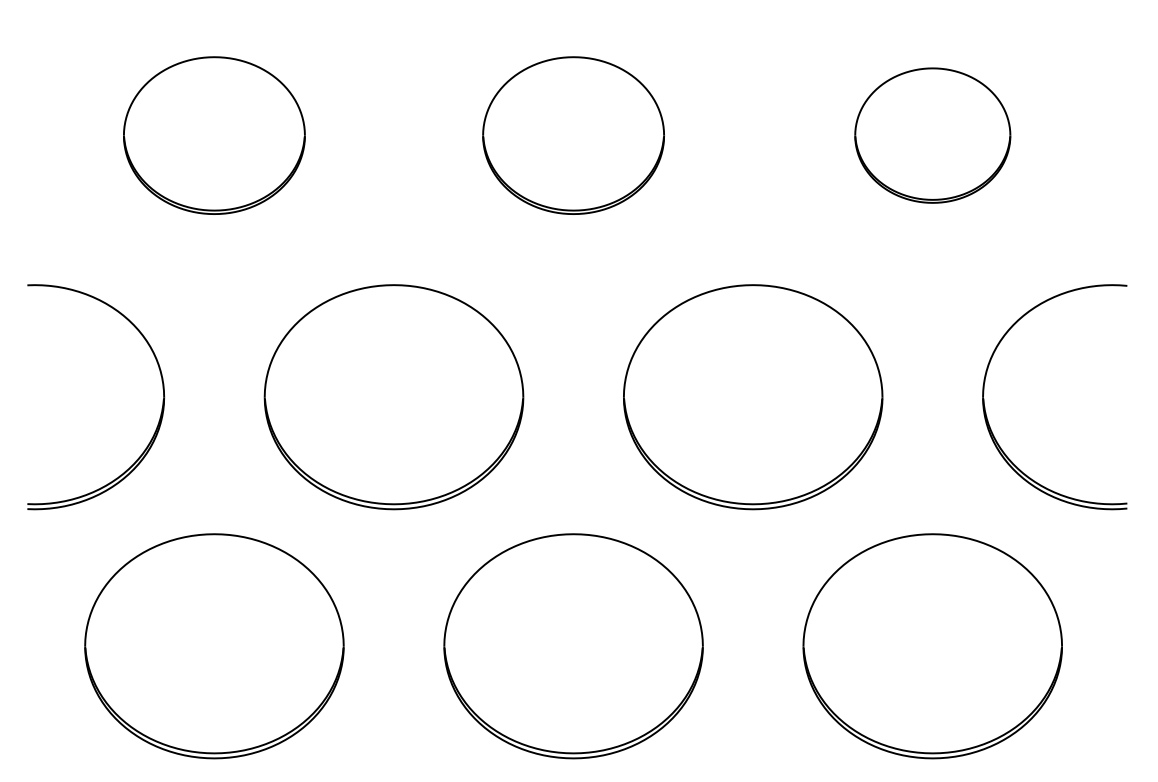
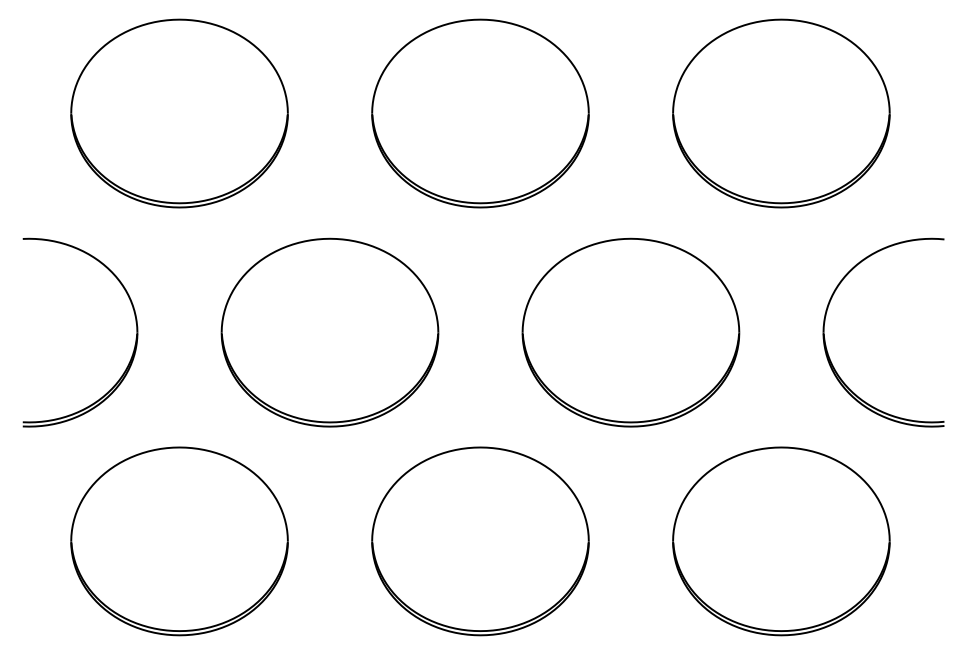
part: (214, 135) -> (179, 113), size x1.43
part: (573, 135) -> (480, 113), size x1.43
part: (932, 135) -> (781, 113), size x1.67

